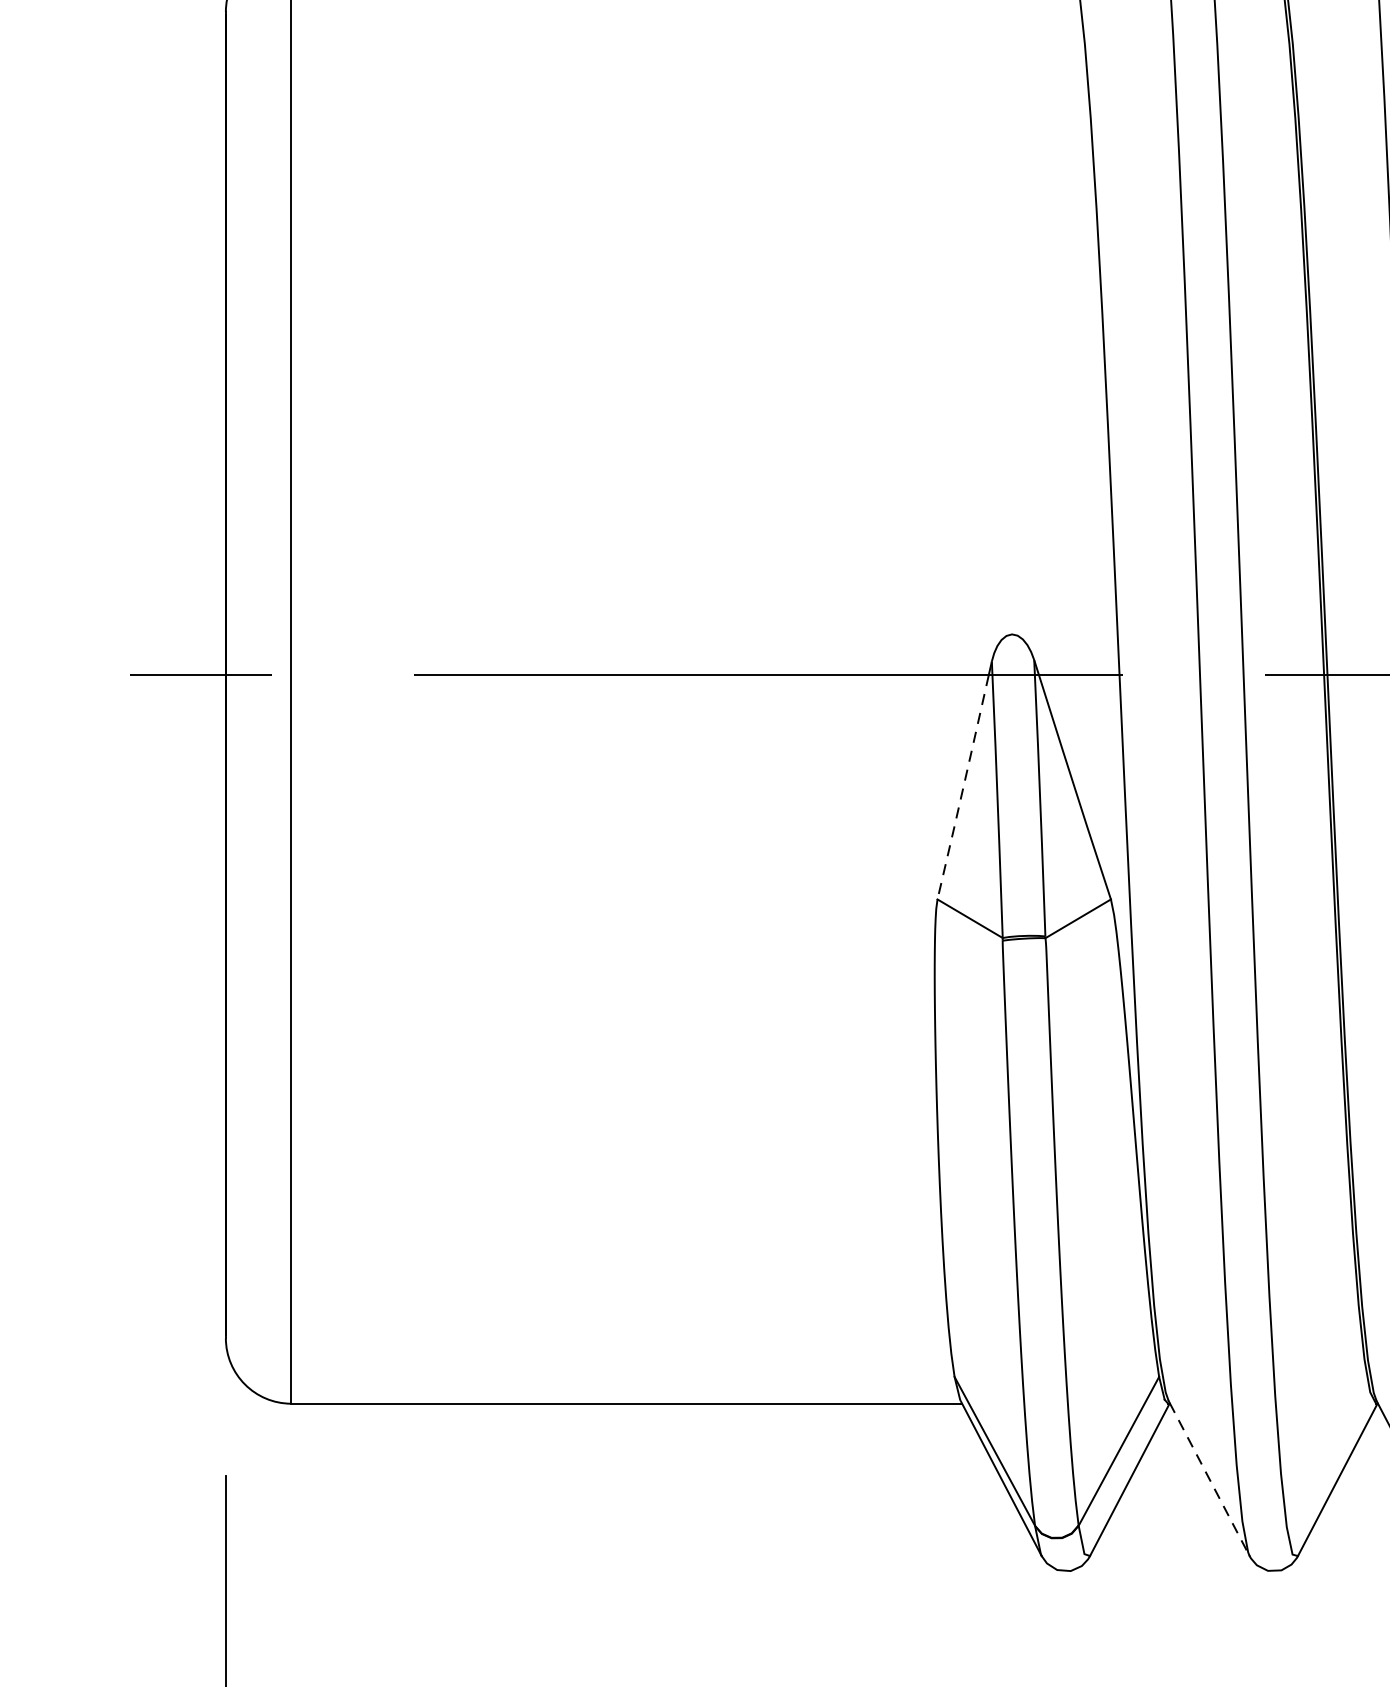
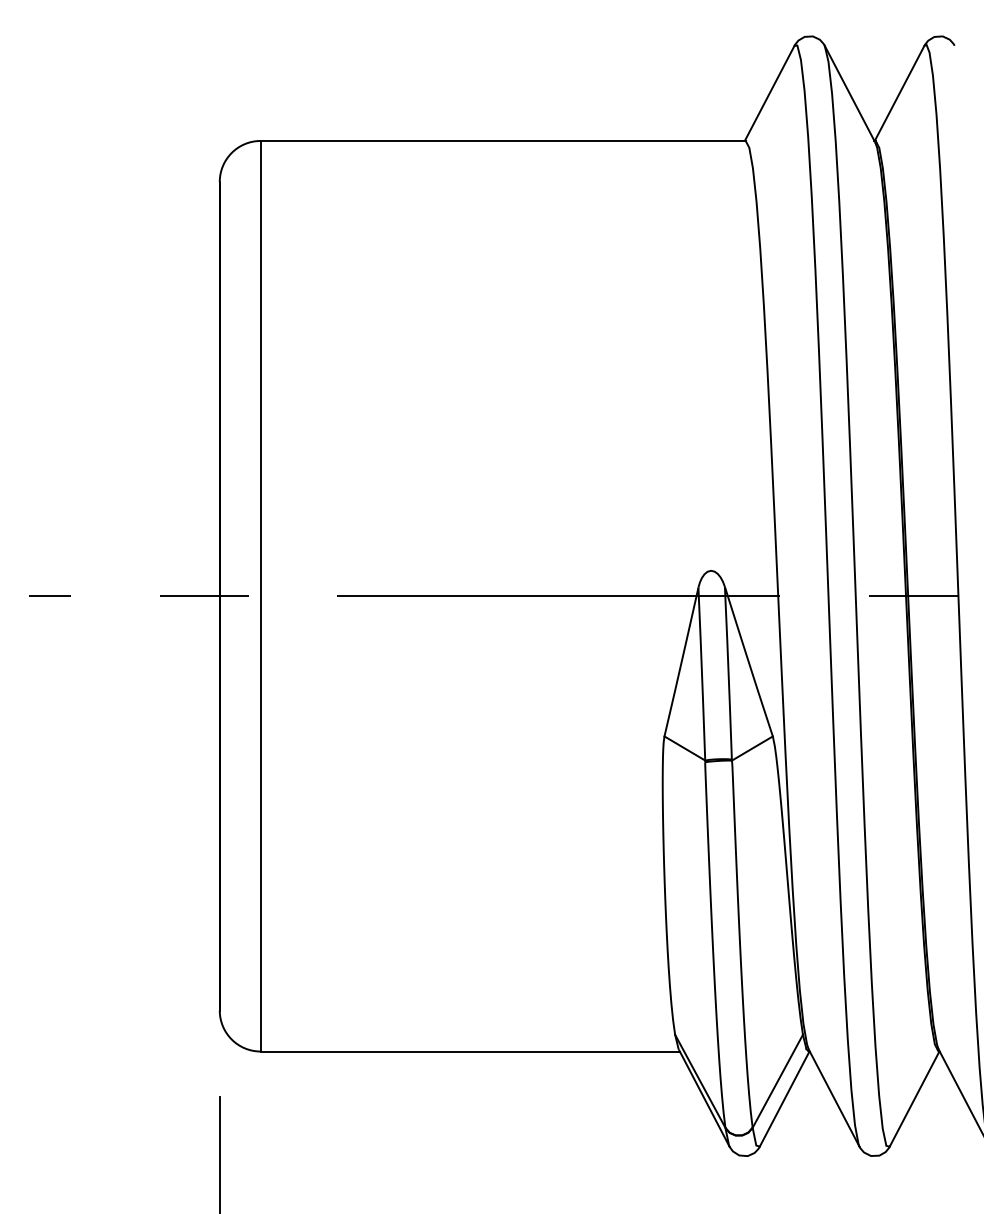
line: (963, 787) -> (680, 666), dashed -> solid
line: (1209, 1480) -> (834, 1099), dashed -> solid

